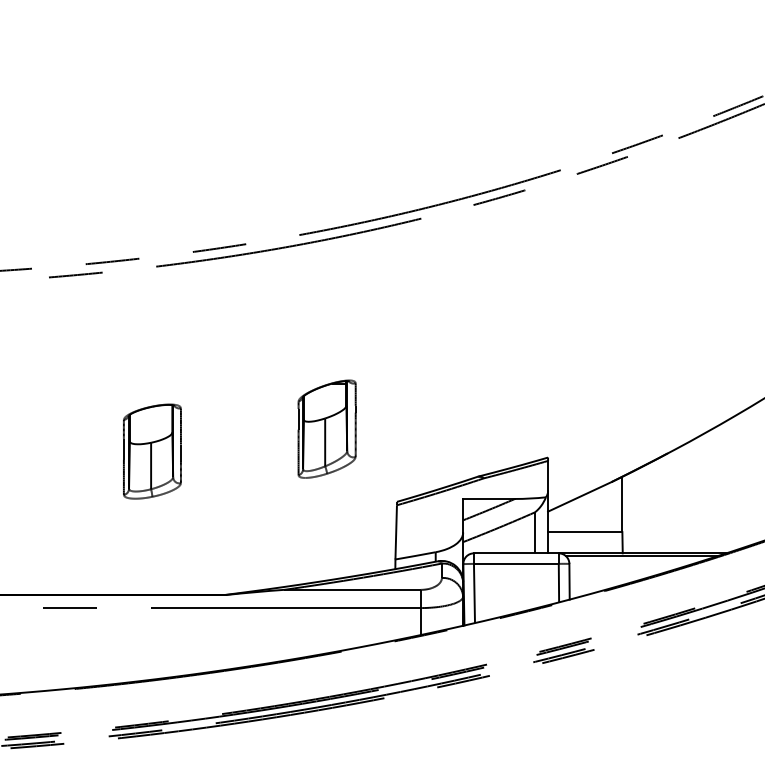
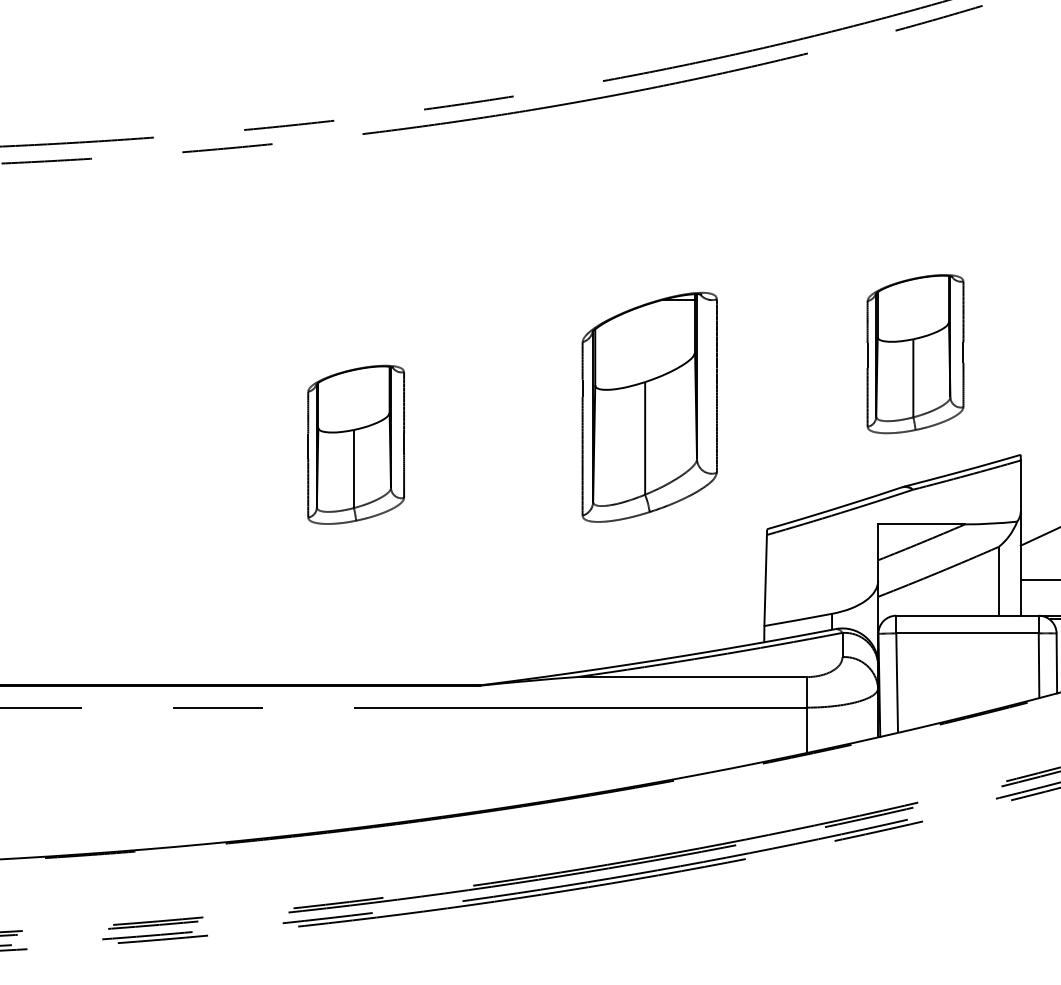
part: (485, 397) -> (915, 353), added
part: (326, 428) -> (648, 406), size x1.4

